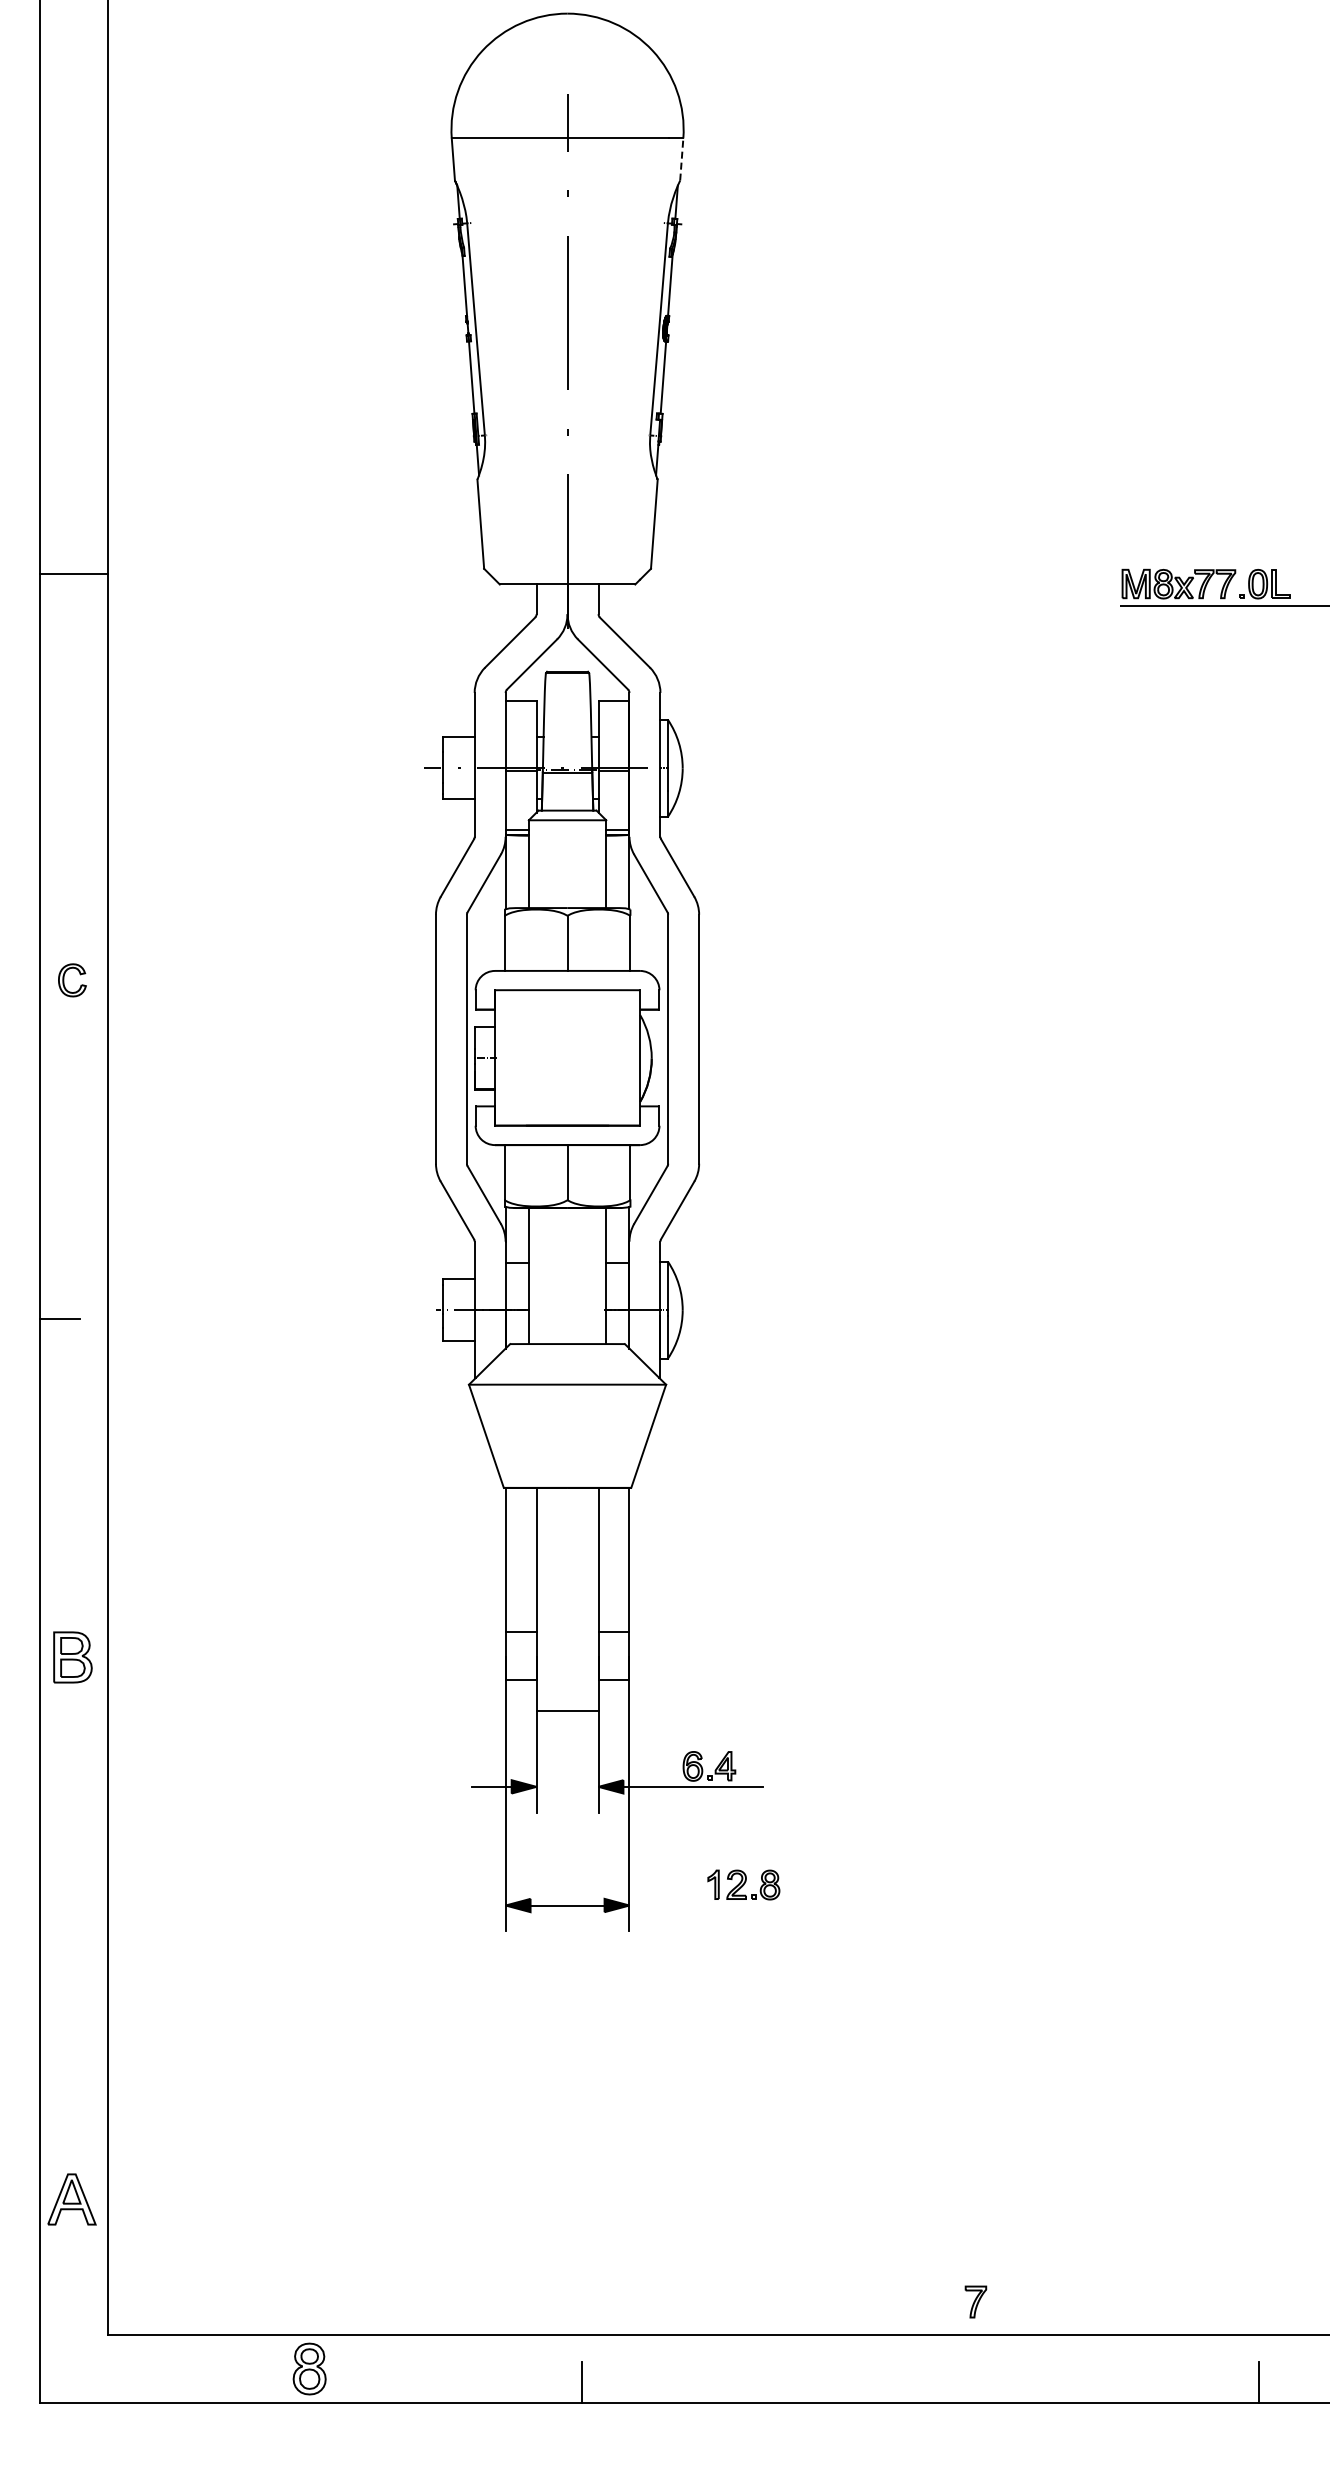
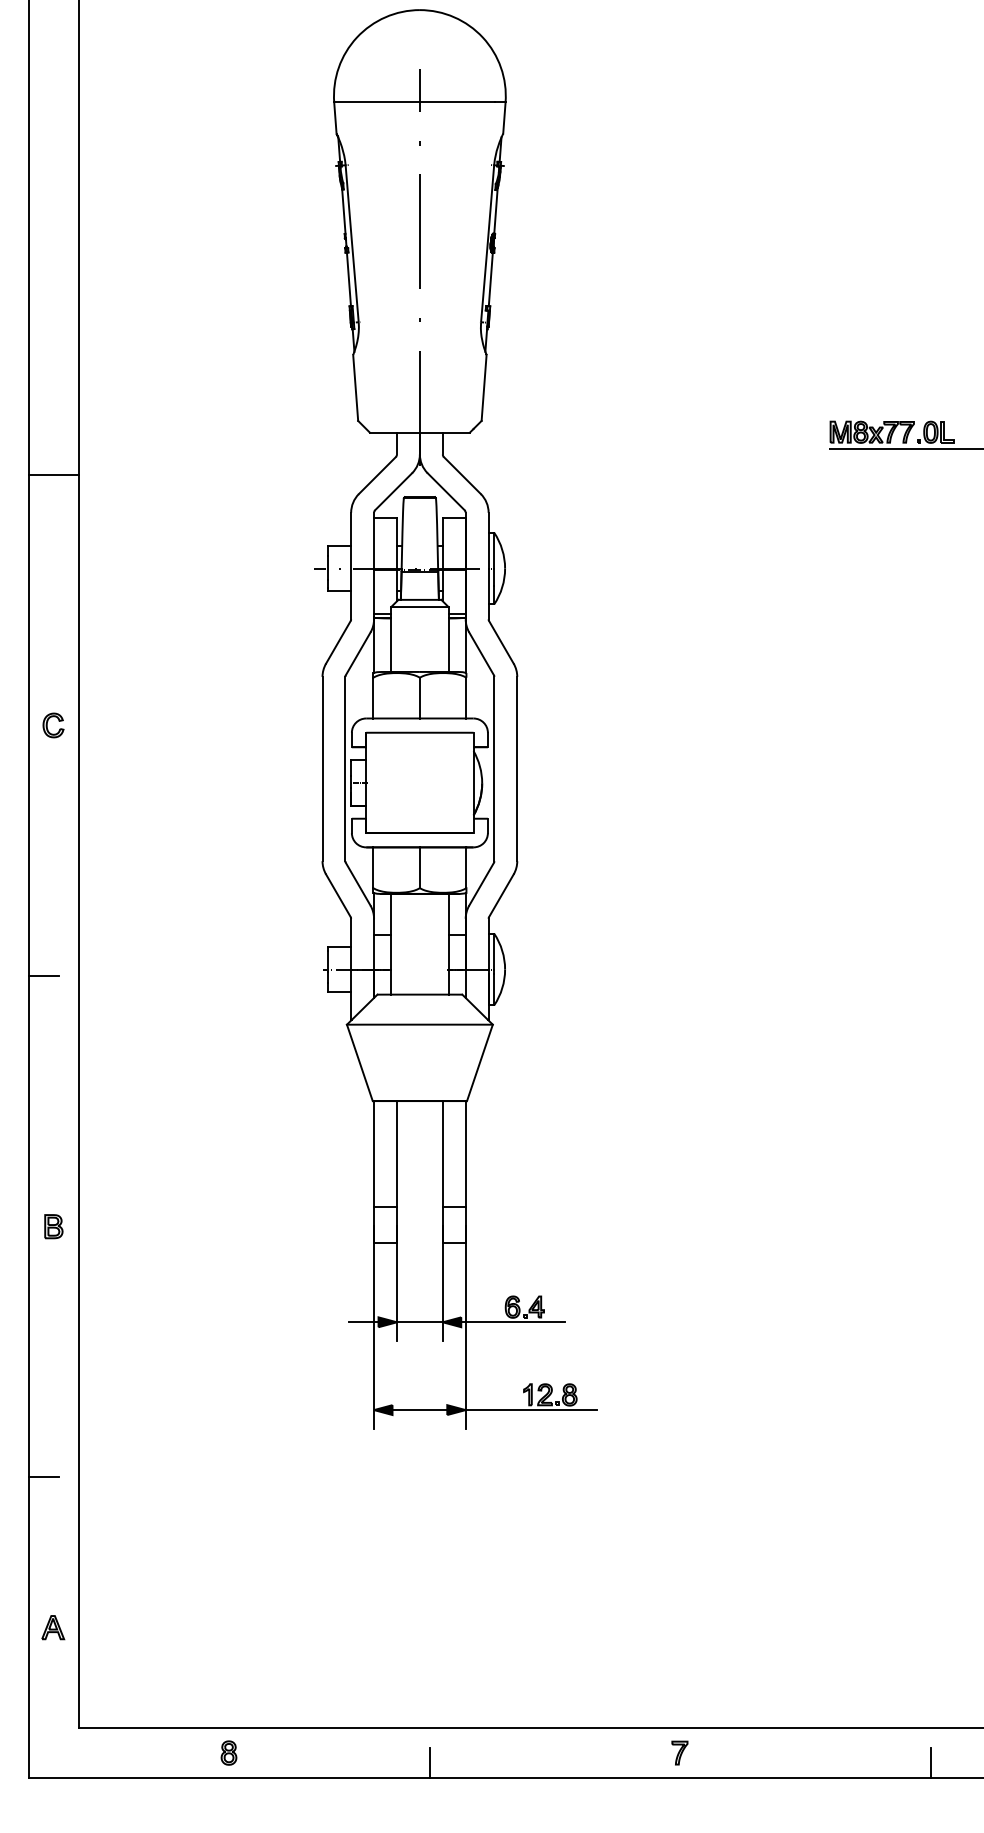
line: (681, 159) -> (504, 118), dashed -> solid
line: (73, 573) -> (54, 474), moved
part: (72, 1657) -> (53, 1226), size x0.62
line: (567, 1710) -> (419, 1322), moved
line: (717, 1905) -> (530, 1410), added
line: (59, 1996) -> (43, 1477), added
part: (71, 2199) -> (52, 1627), size x0.62
part: (975, 2301) -> (679, 1752), moved
part: (309, 2368) -> (228, 1752), size x0.62

